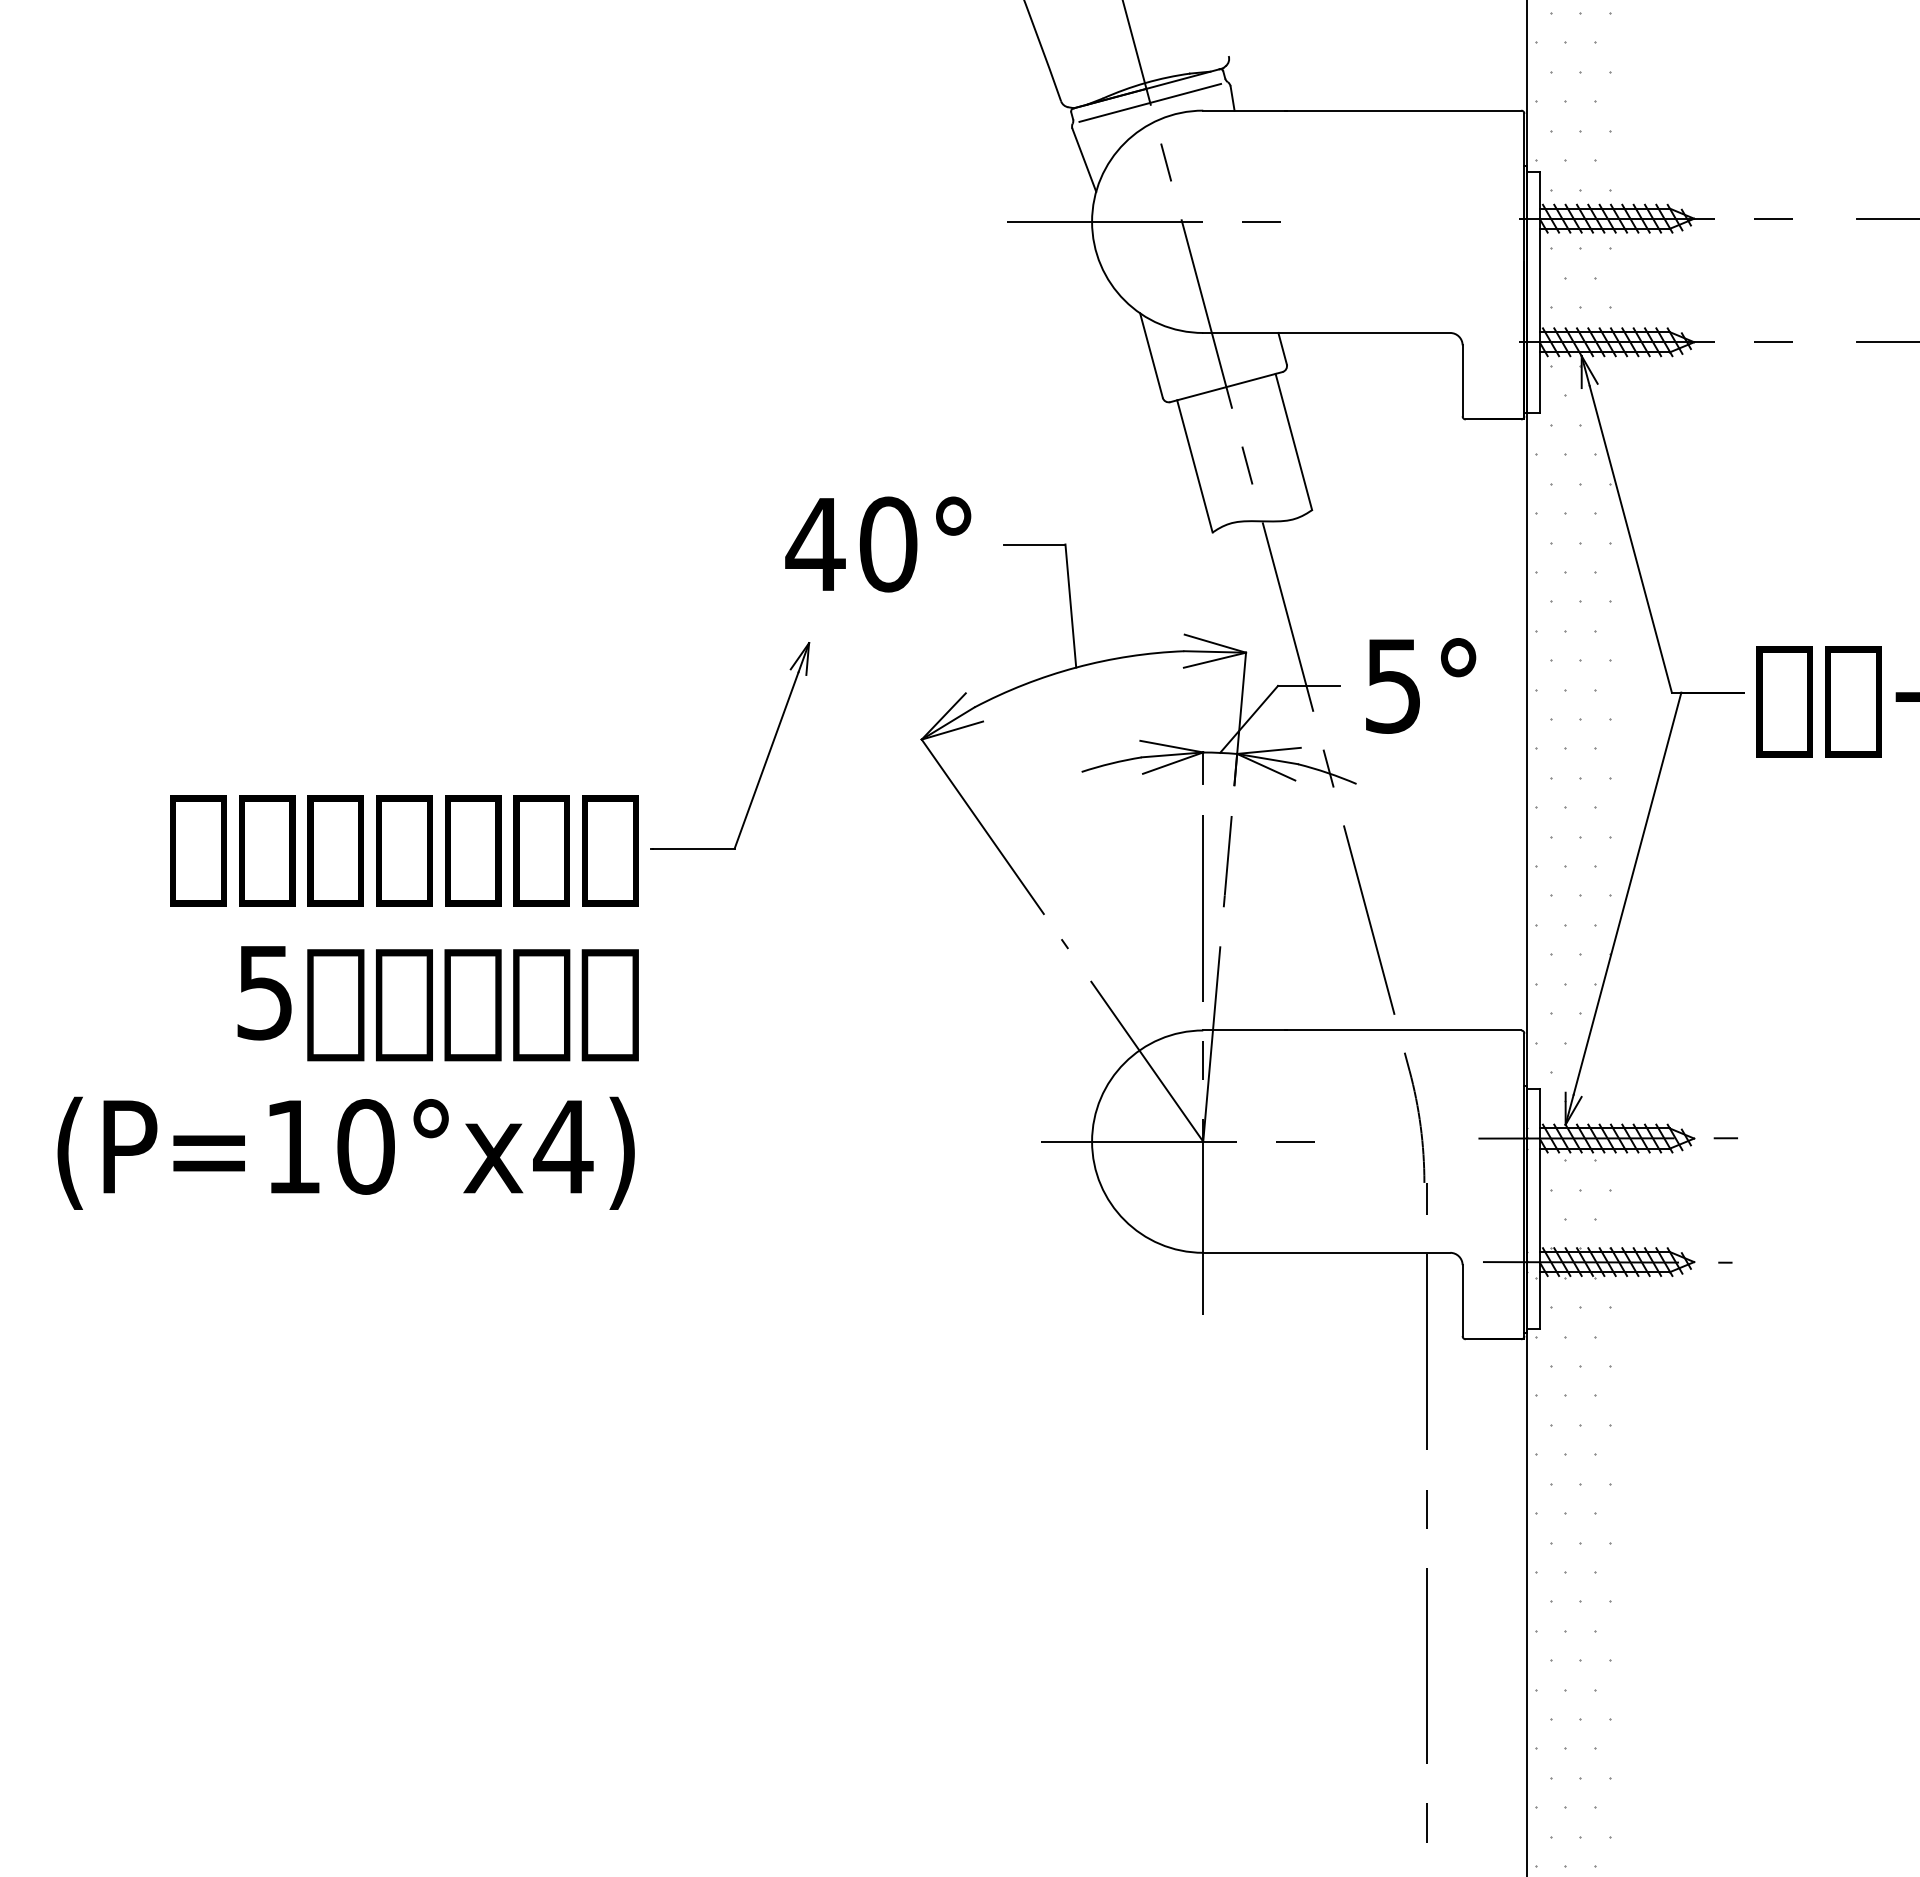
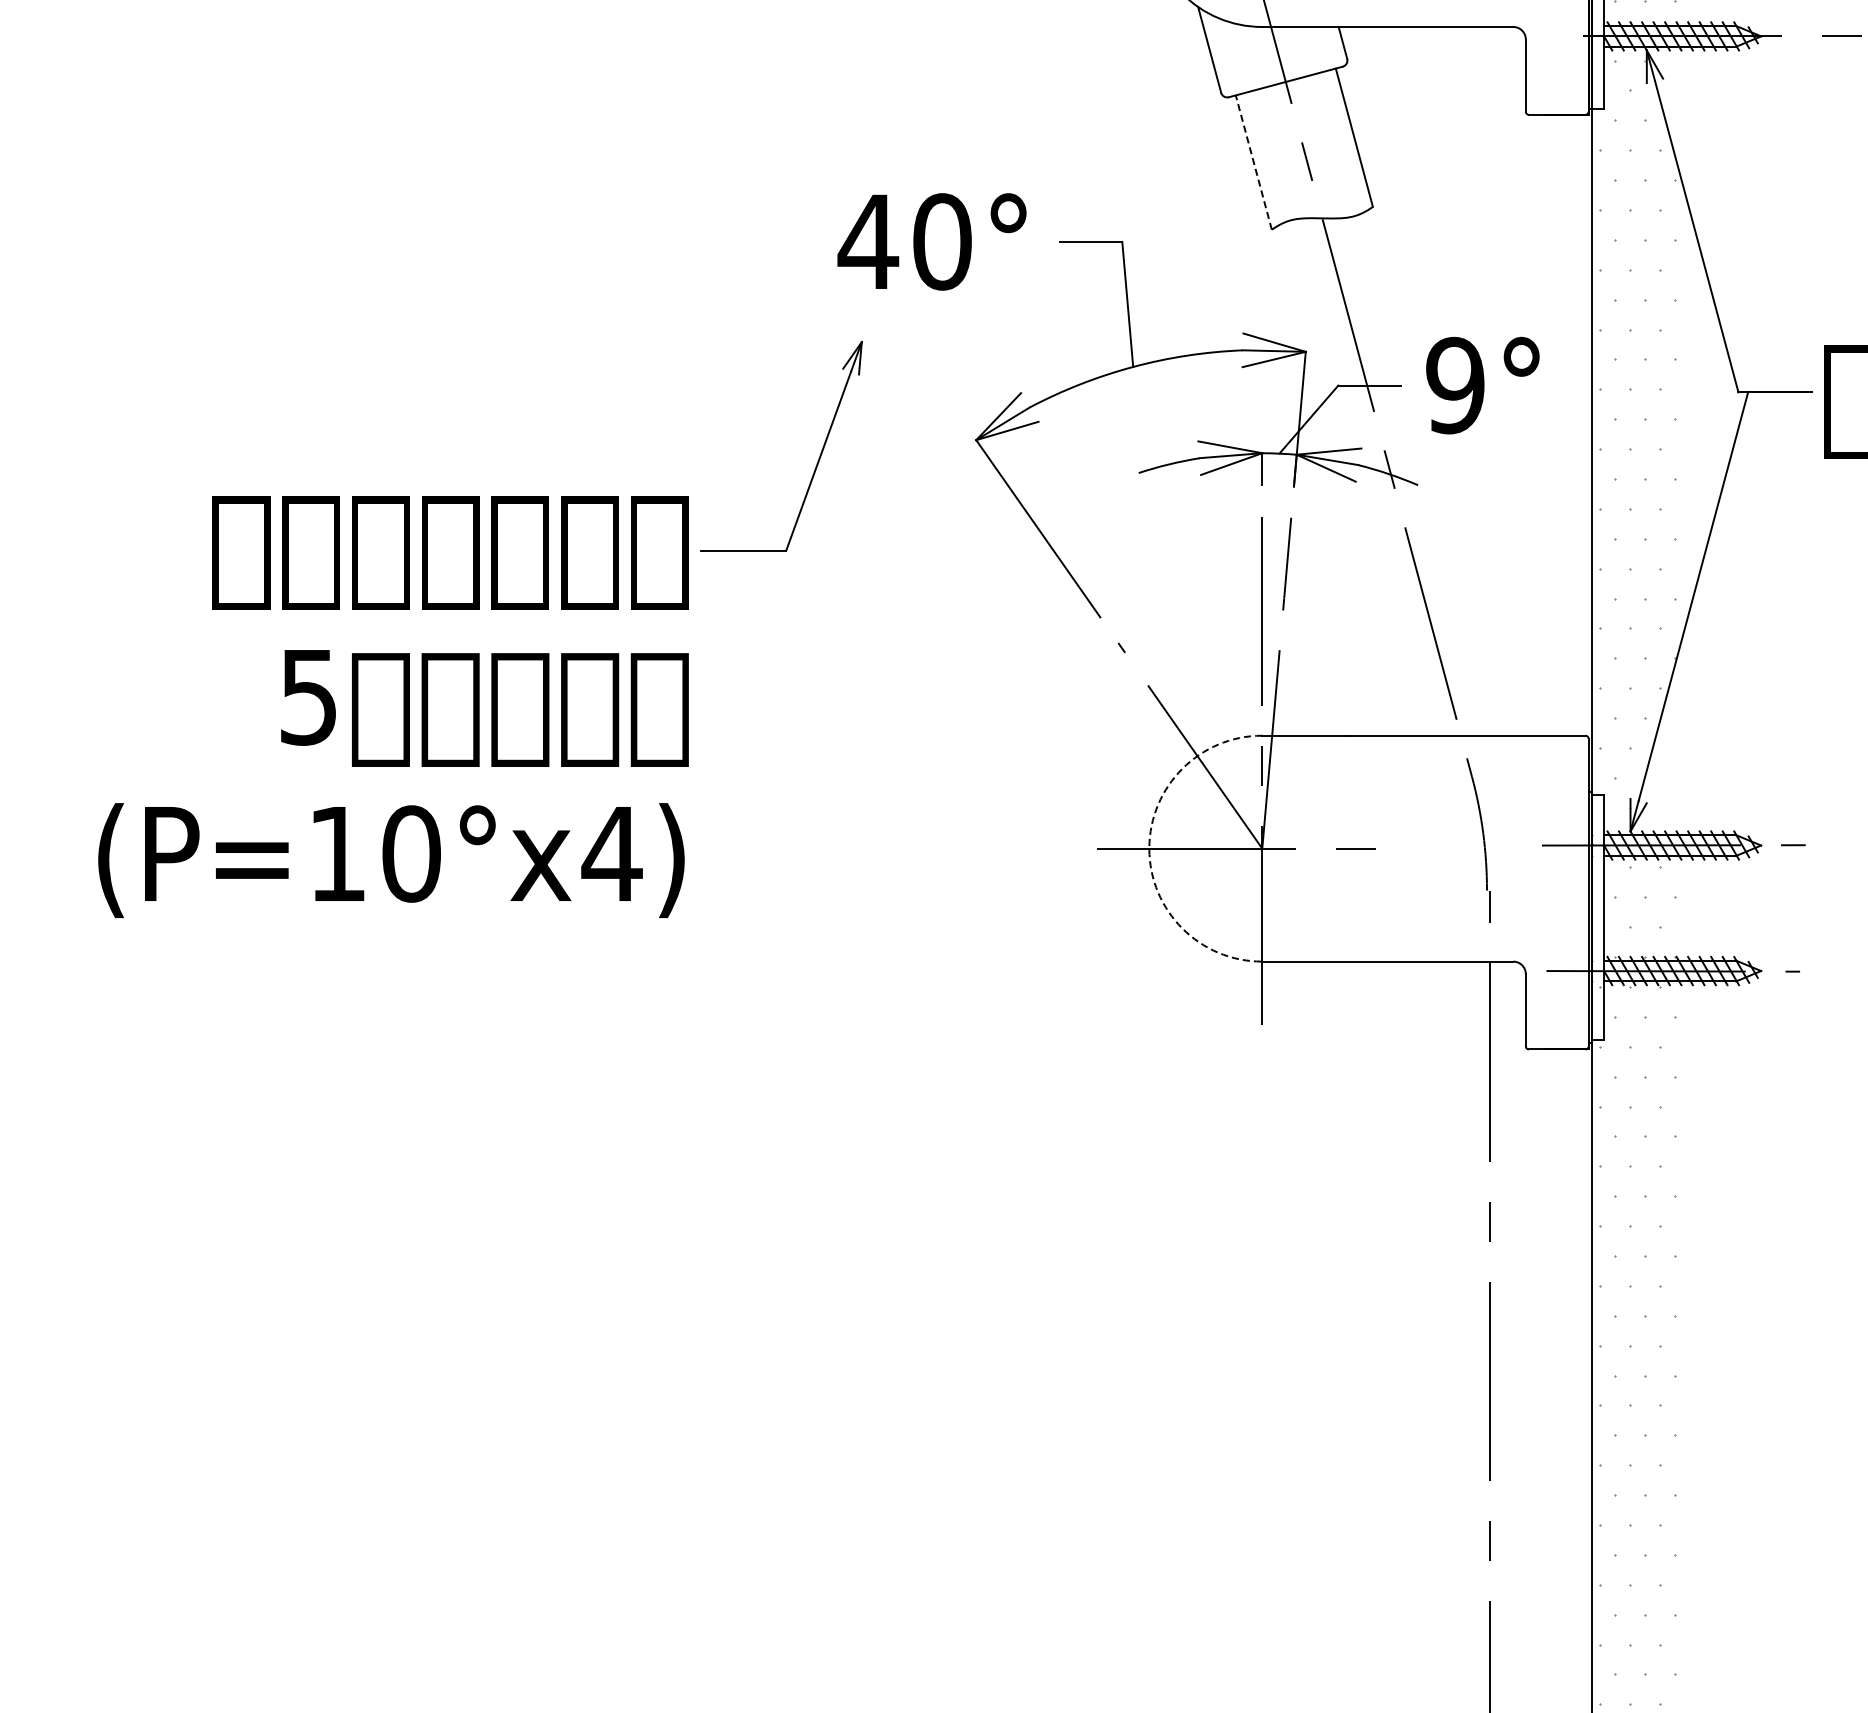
line: (1194, 465) -> (1253, 161), solid -> dashed
text: (1392, 685) -> (1454, 385), 5° -> 9°
arc: (1092, 1141) -> (1149, 848), solid -> dashed

